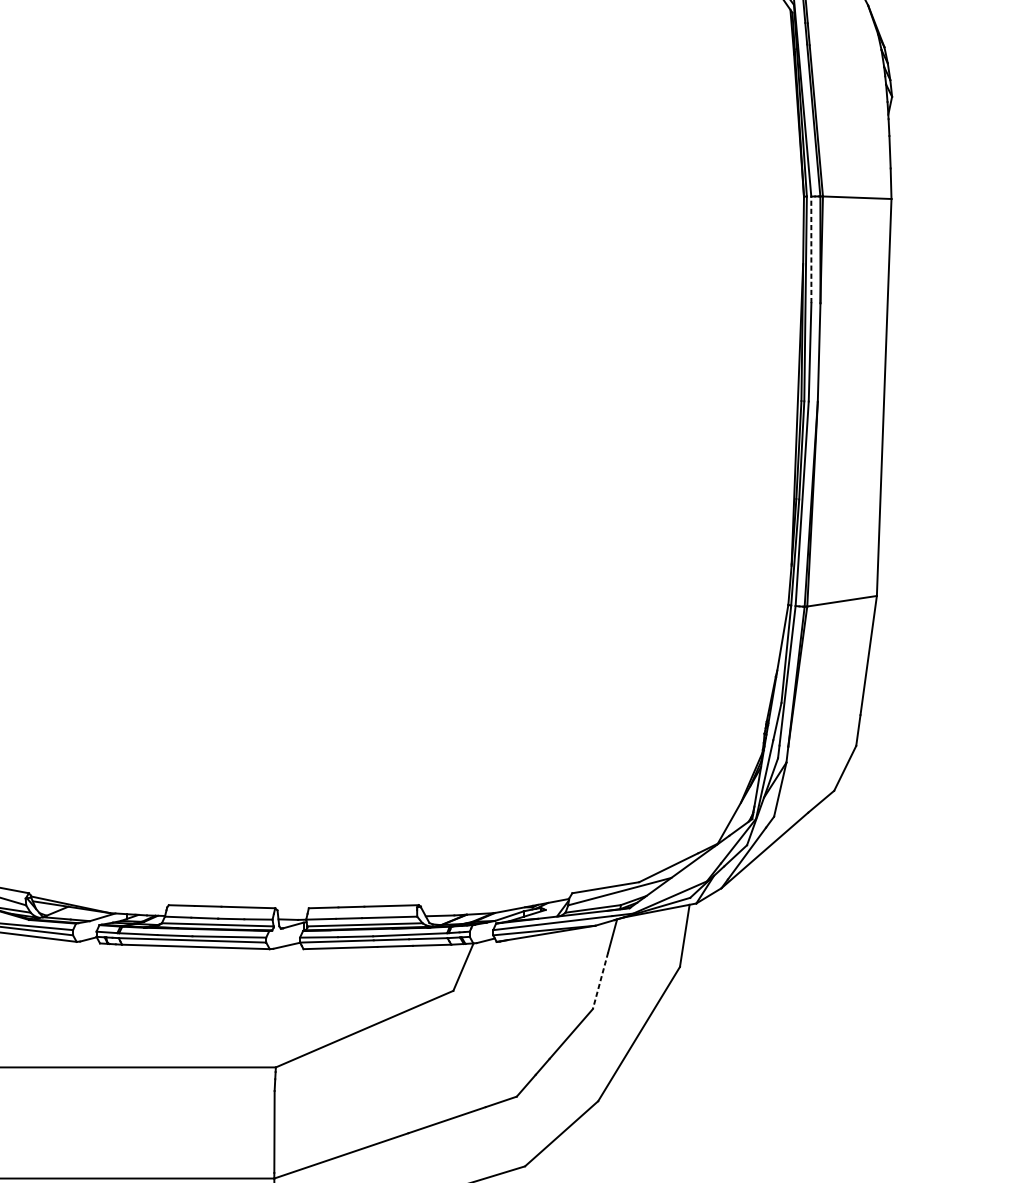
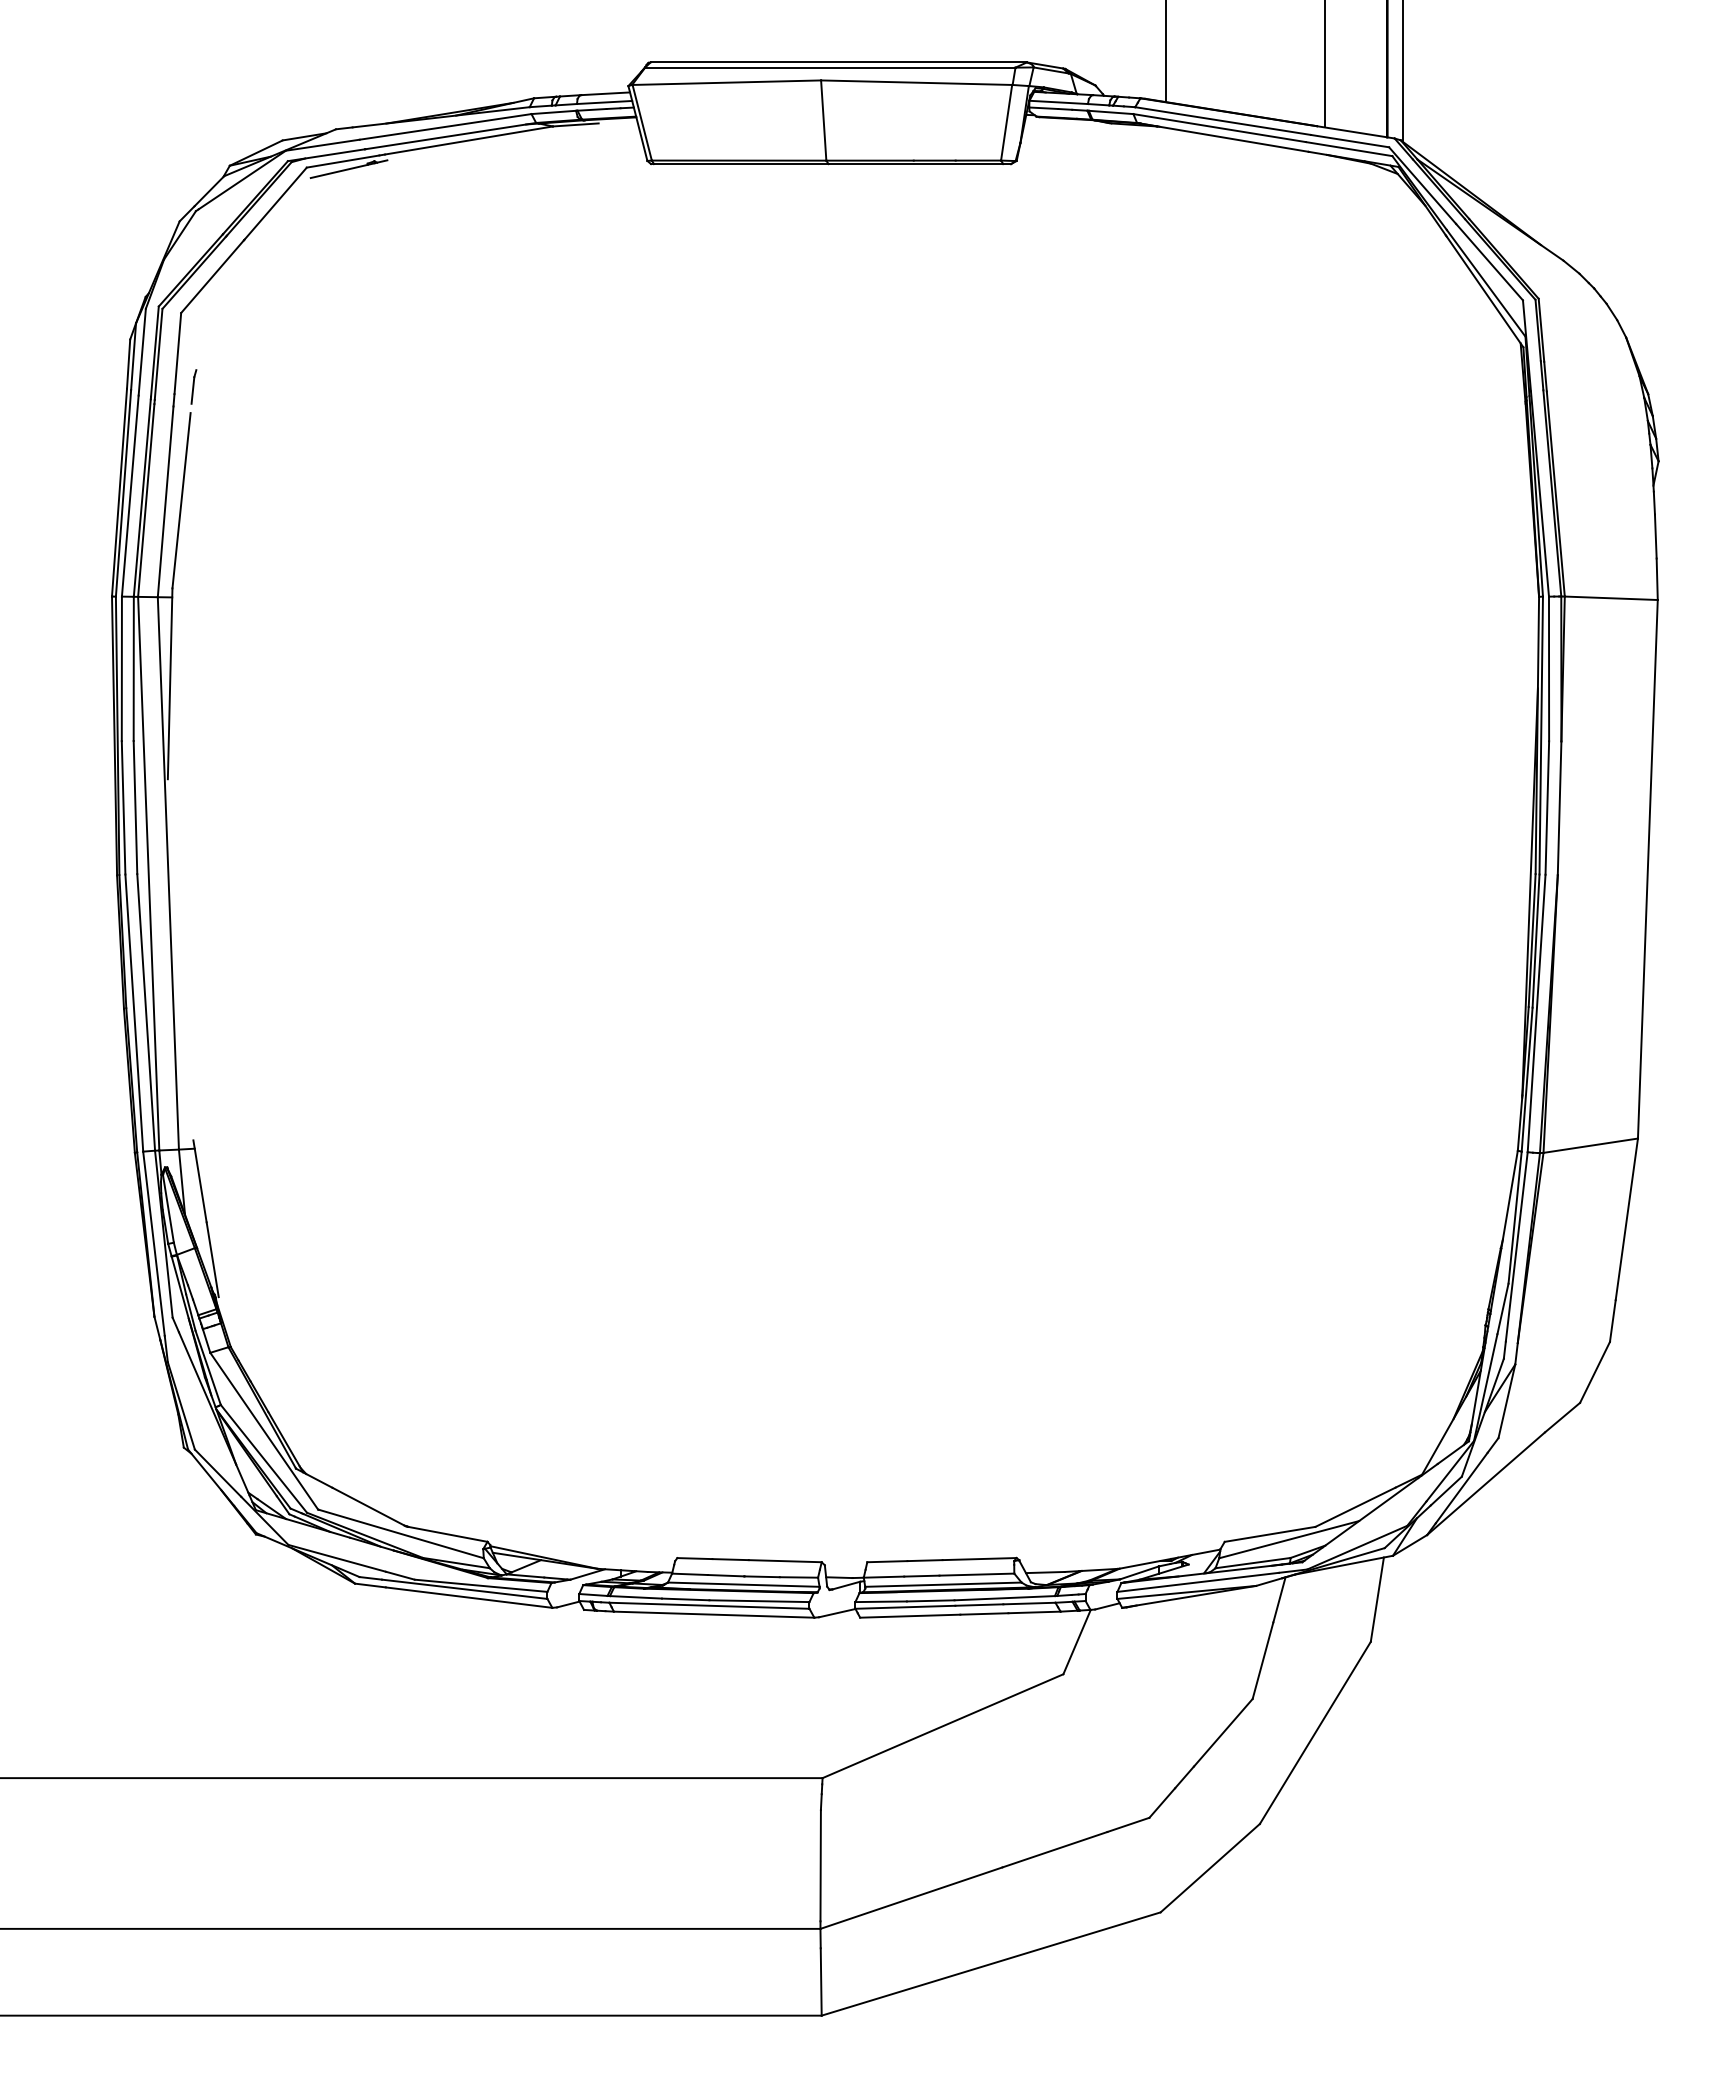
line: (811, 249) -> (1549, 668), dashed -> solid
line: (600, 980) -> (1263, 1660), dashed -> solid

